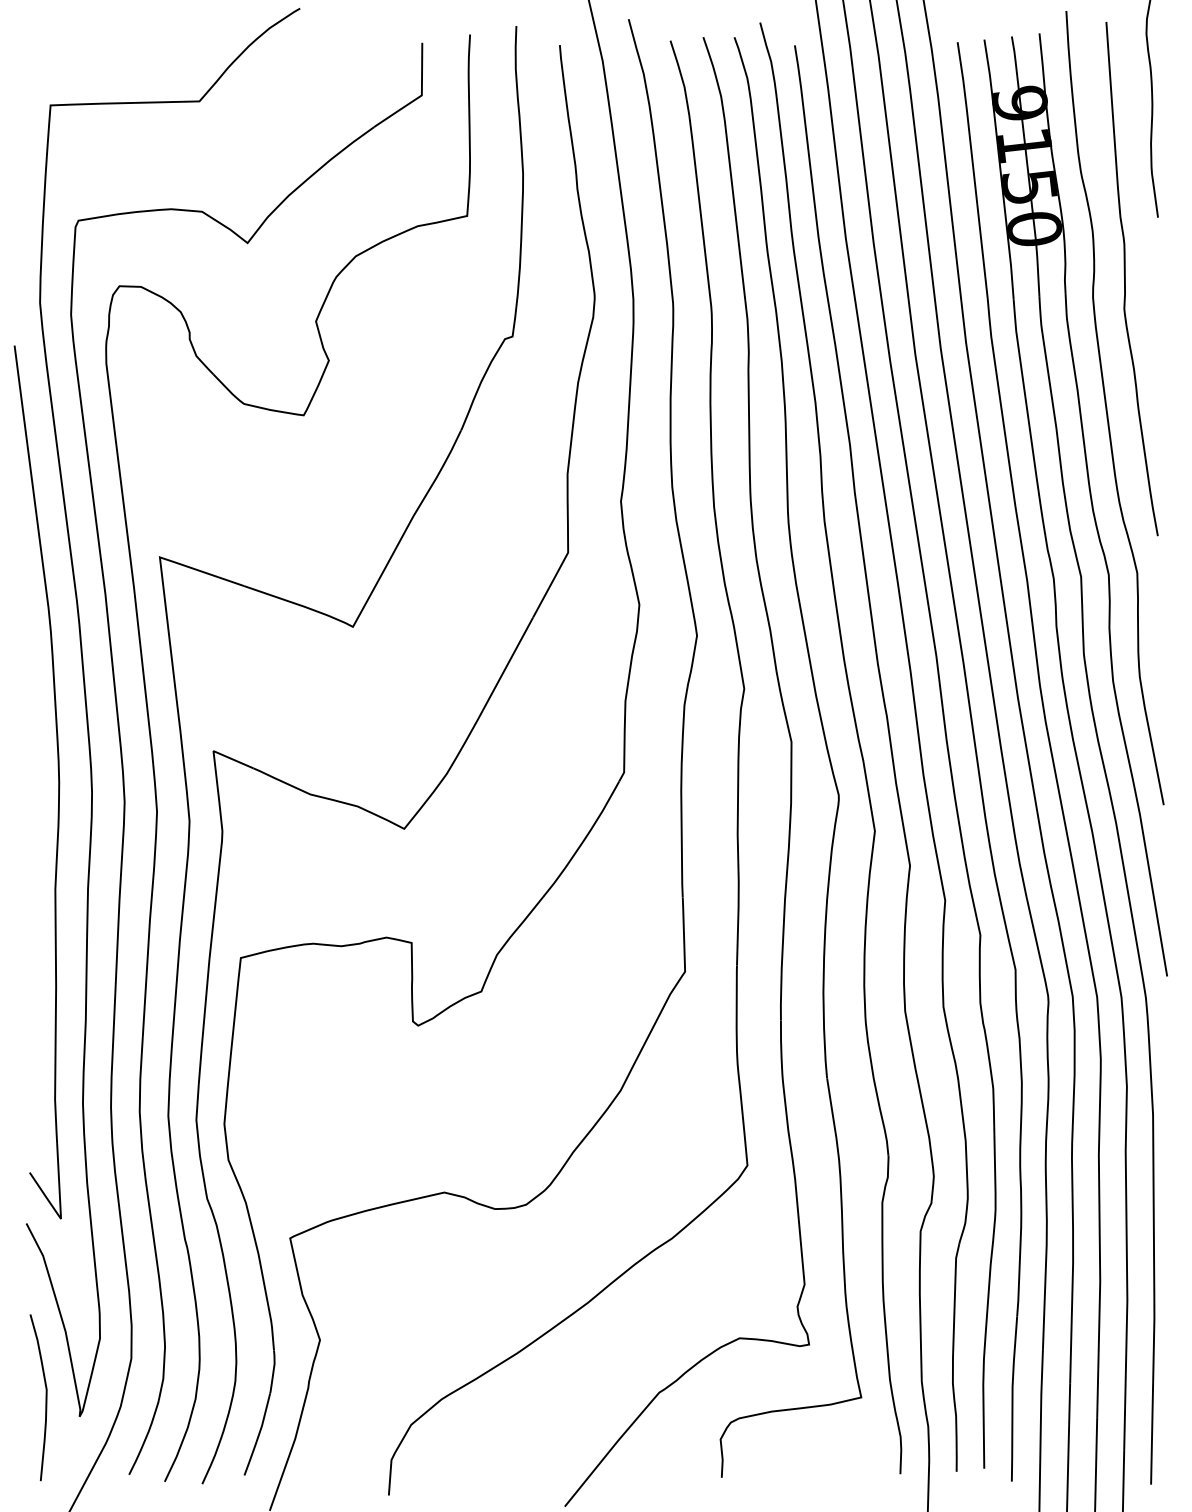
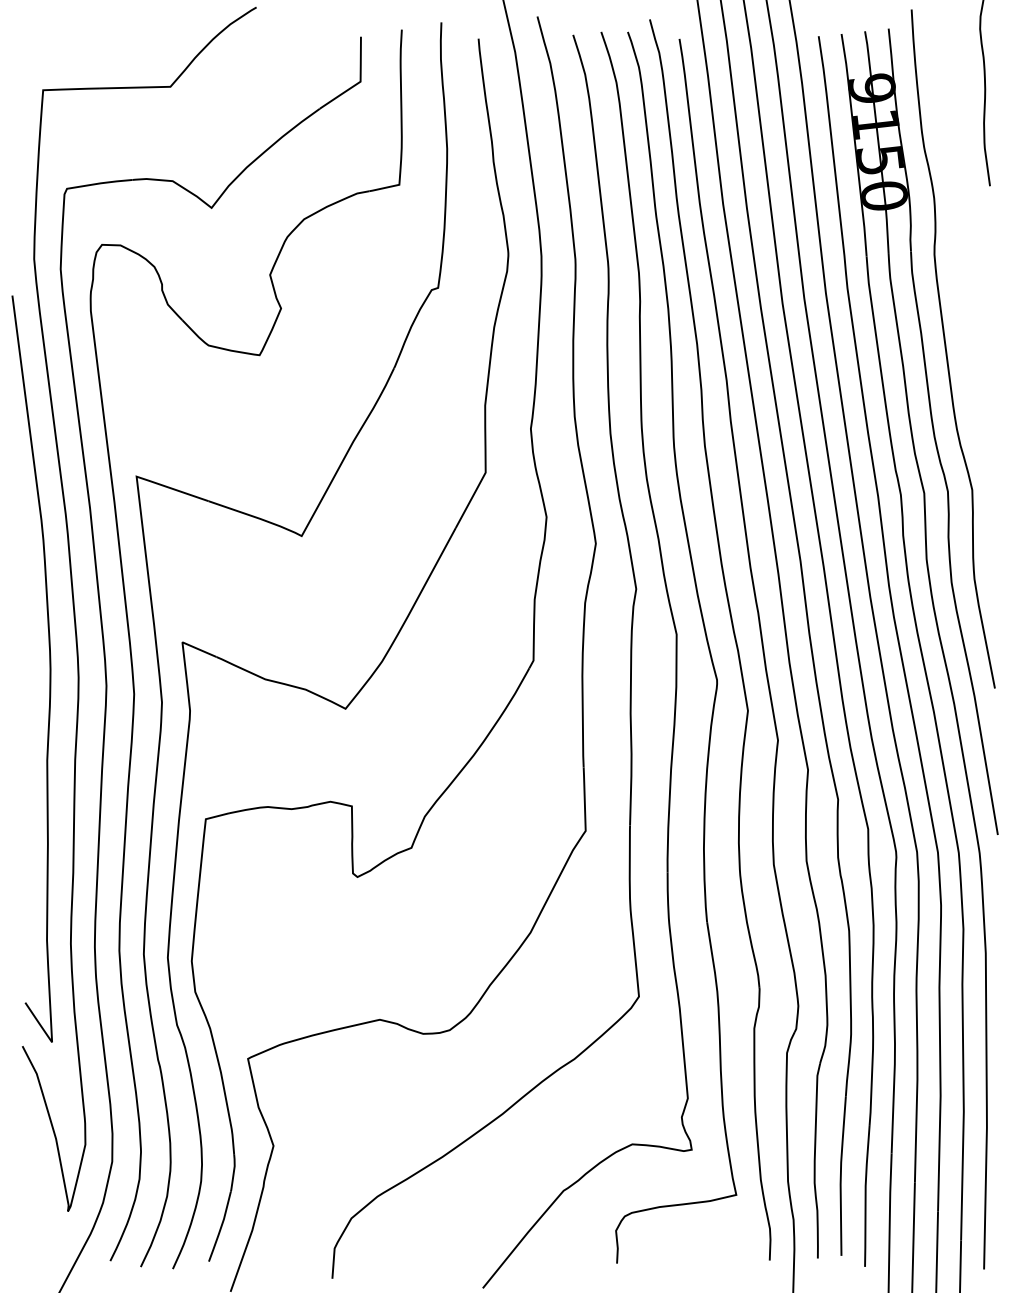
curve: (1125, 279) -> (962, 239), removed
curve: (45, 1397) -> (38, 1194), removed

